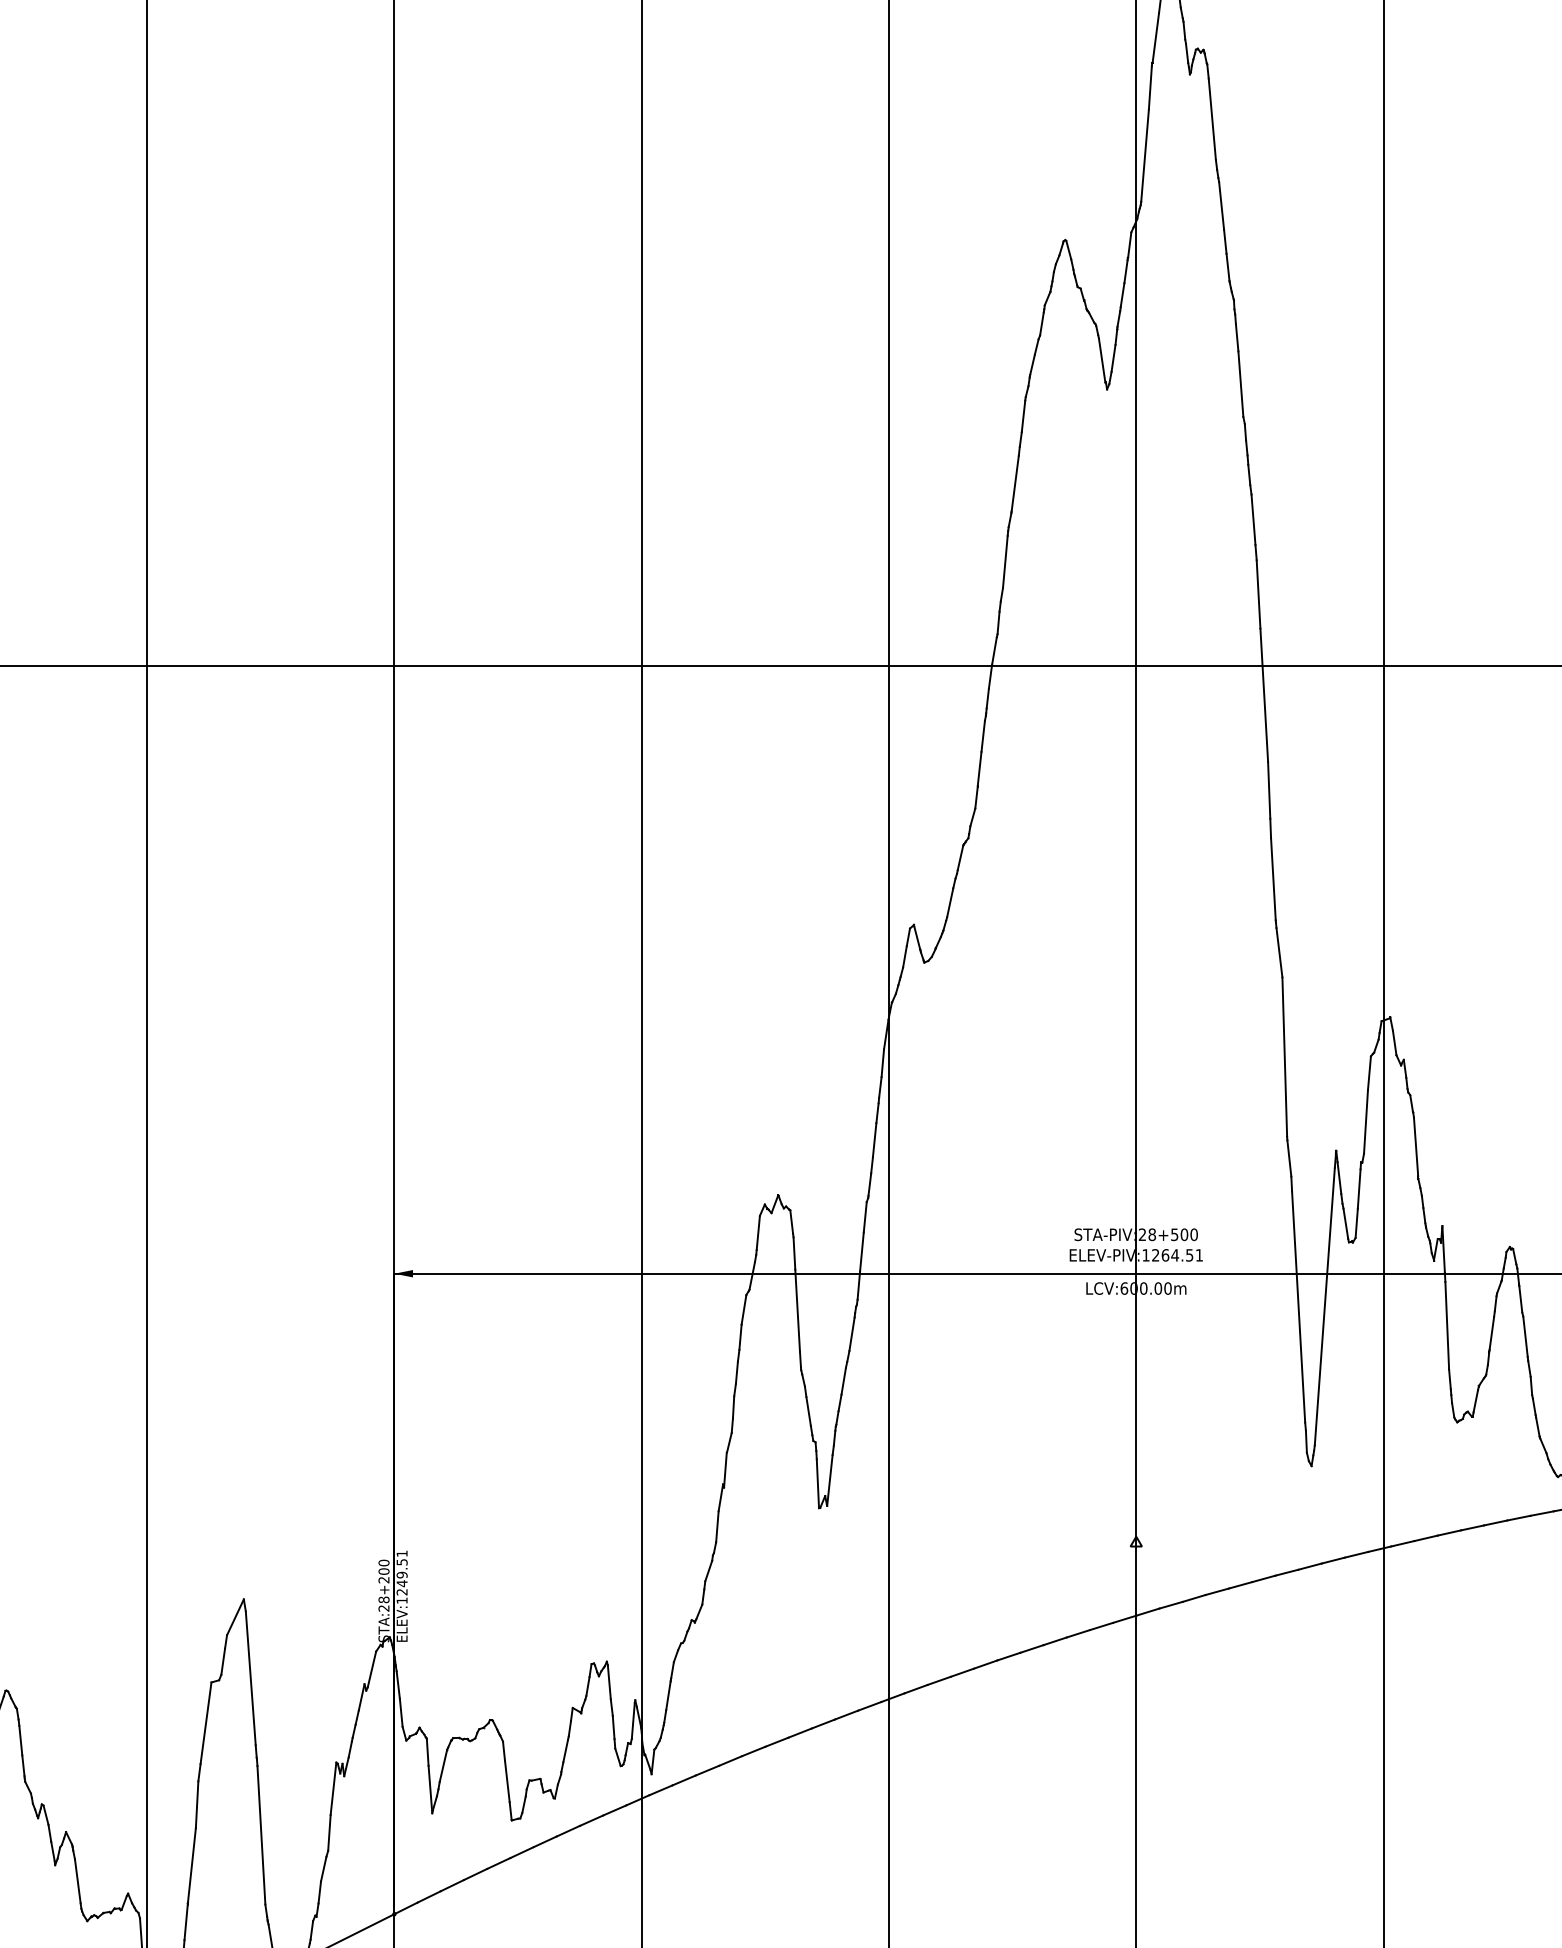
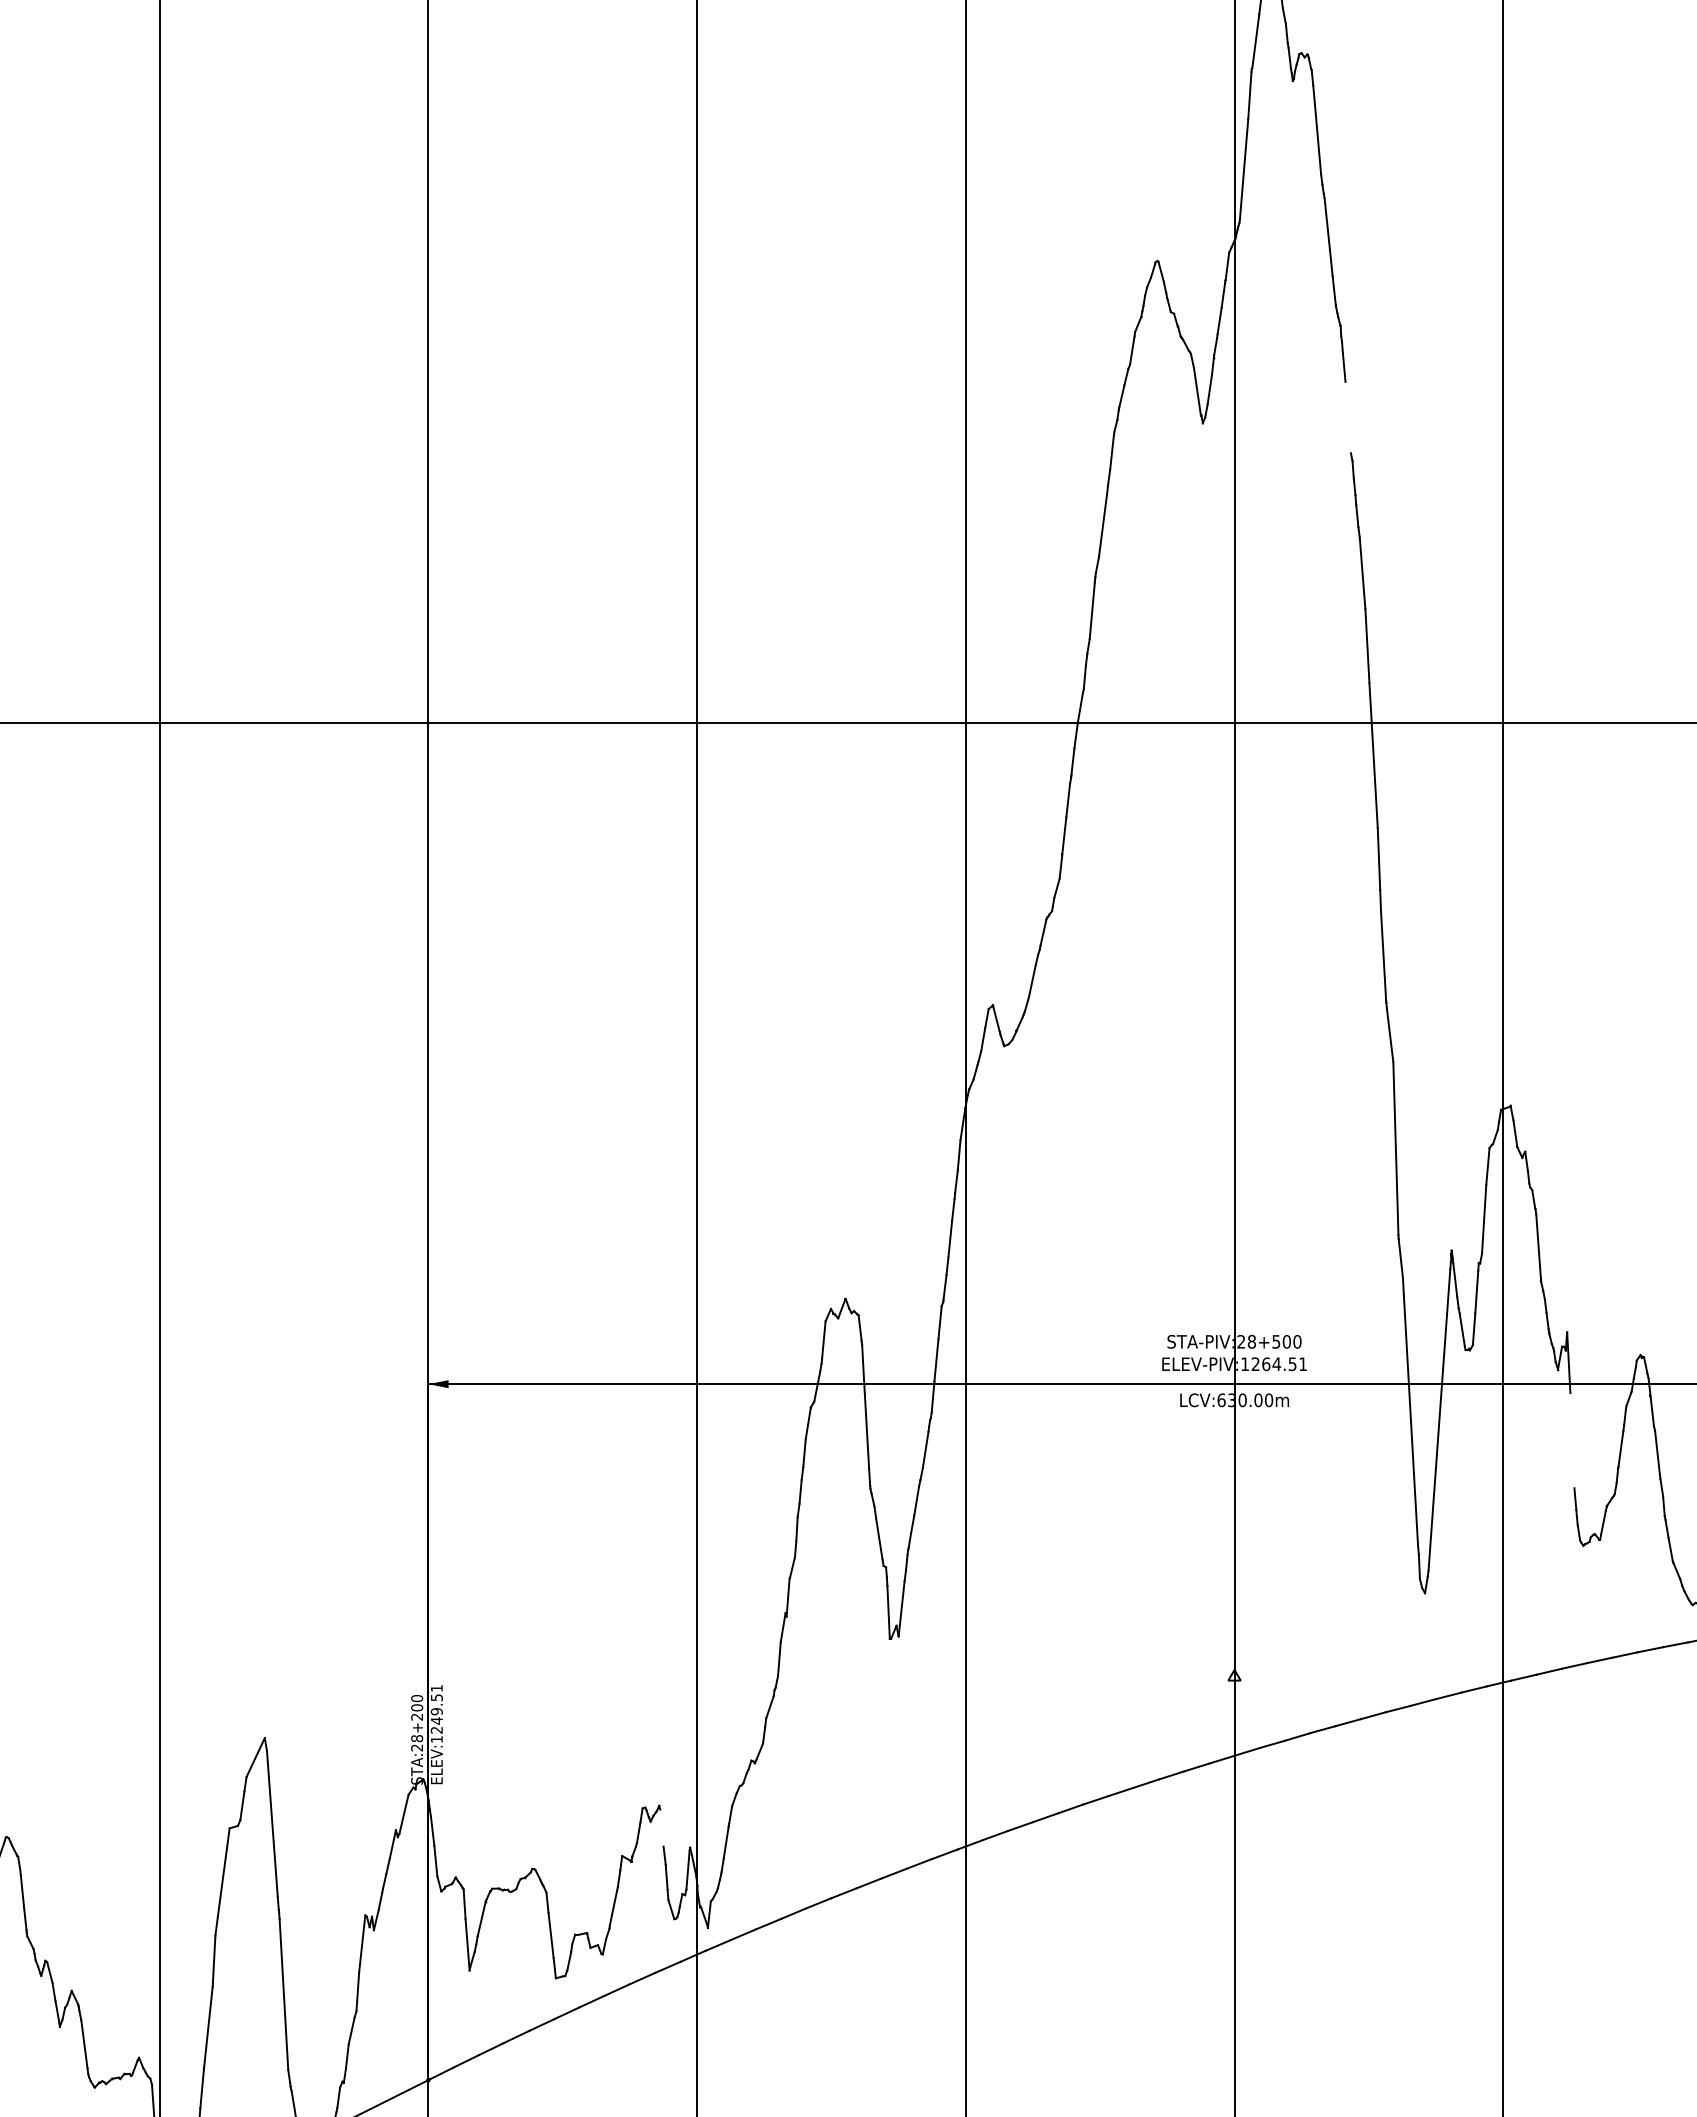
line: (1240, 384) -> (1347, 417), removed
text: (1134, 1288) -> (1232, 1400), LCV:600.00m -> LCV:630.00m
line: (1447, 1325) -> (1572, 1440), removed
line: (608, 1681) -> (661, 1827), removed

